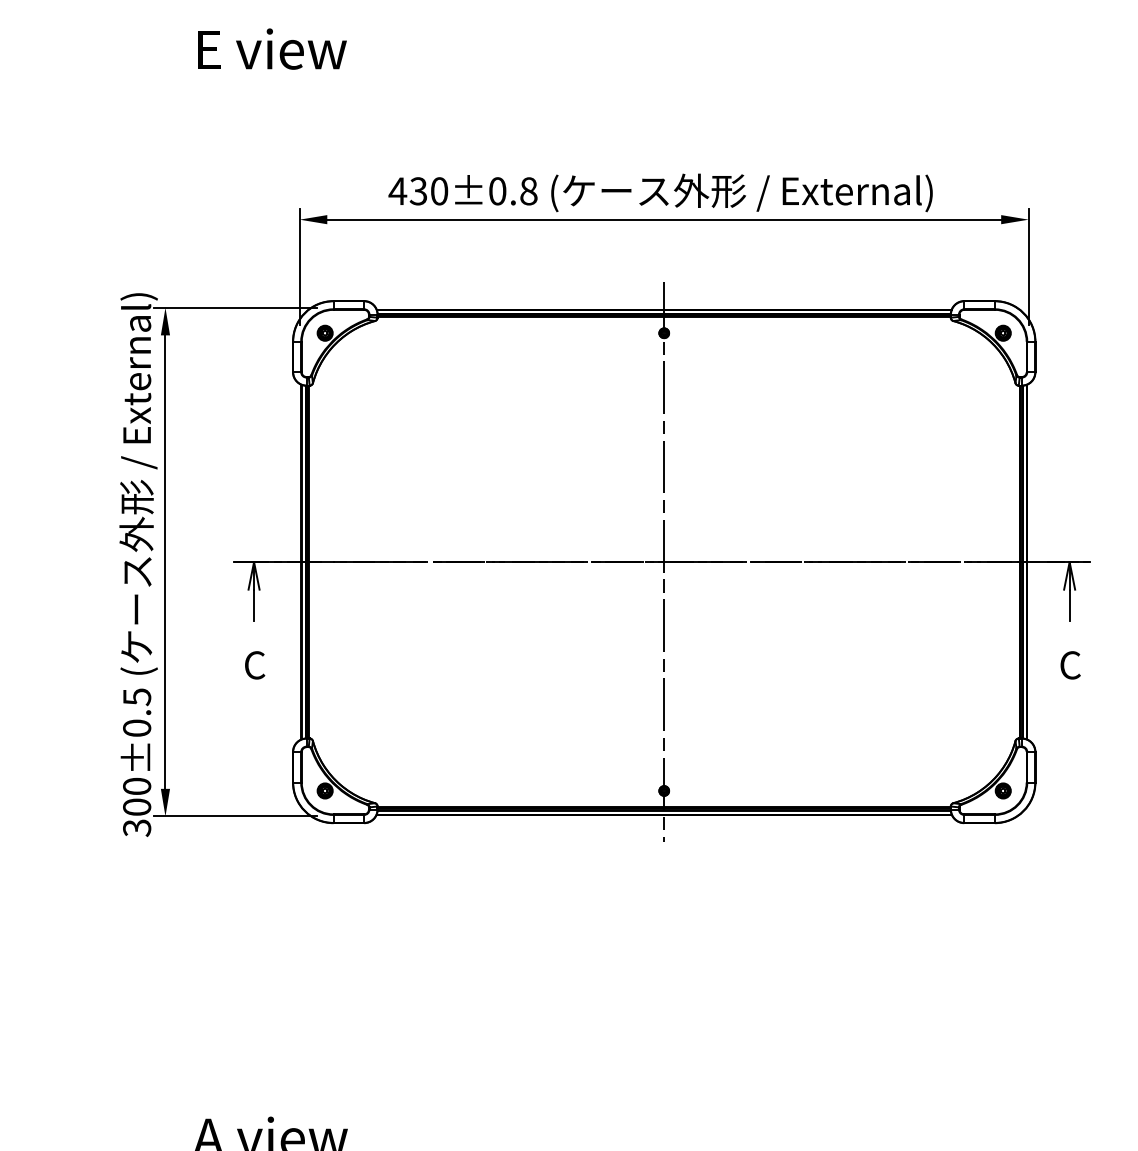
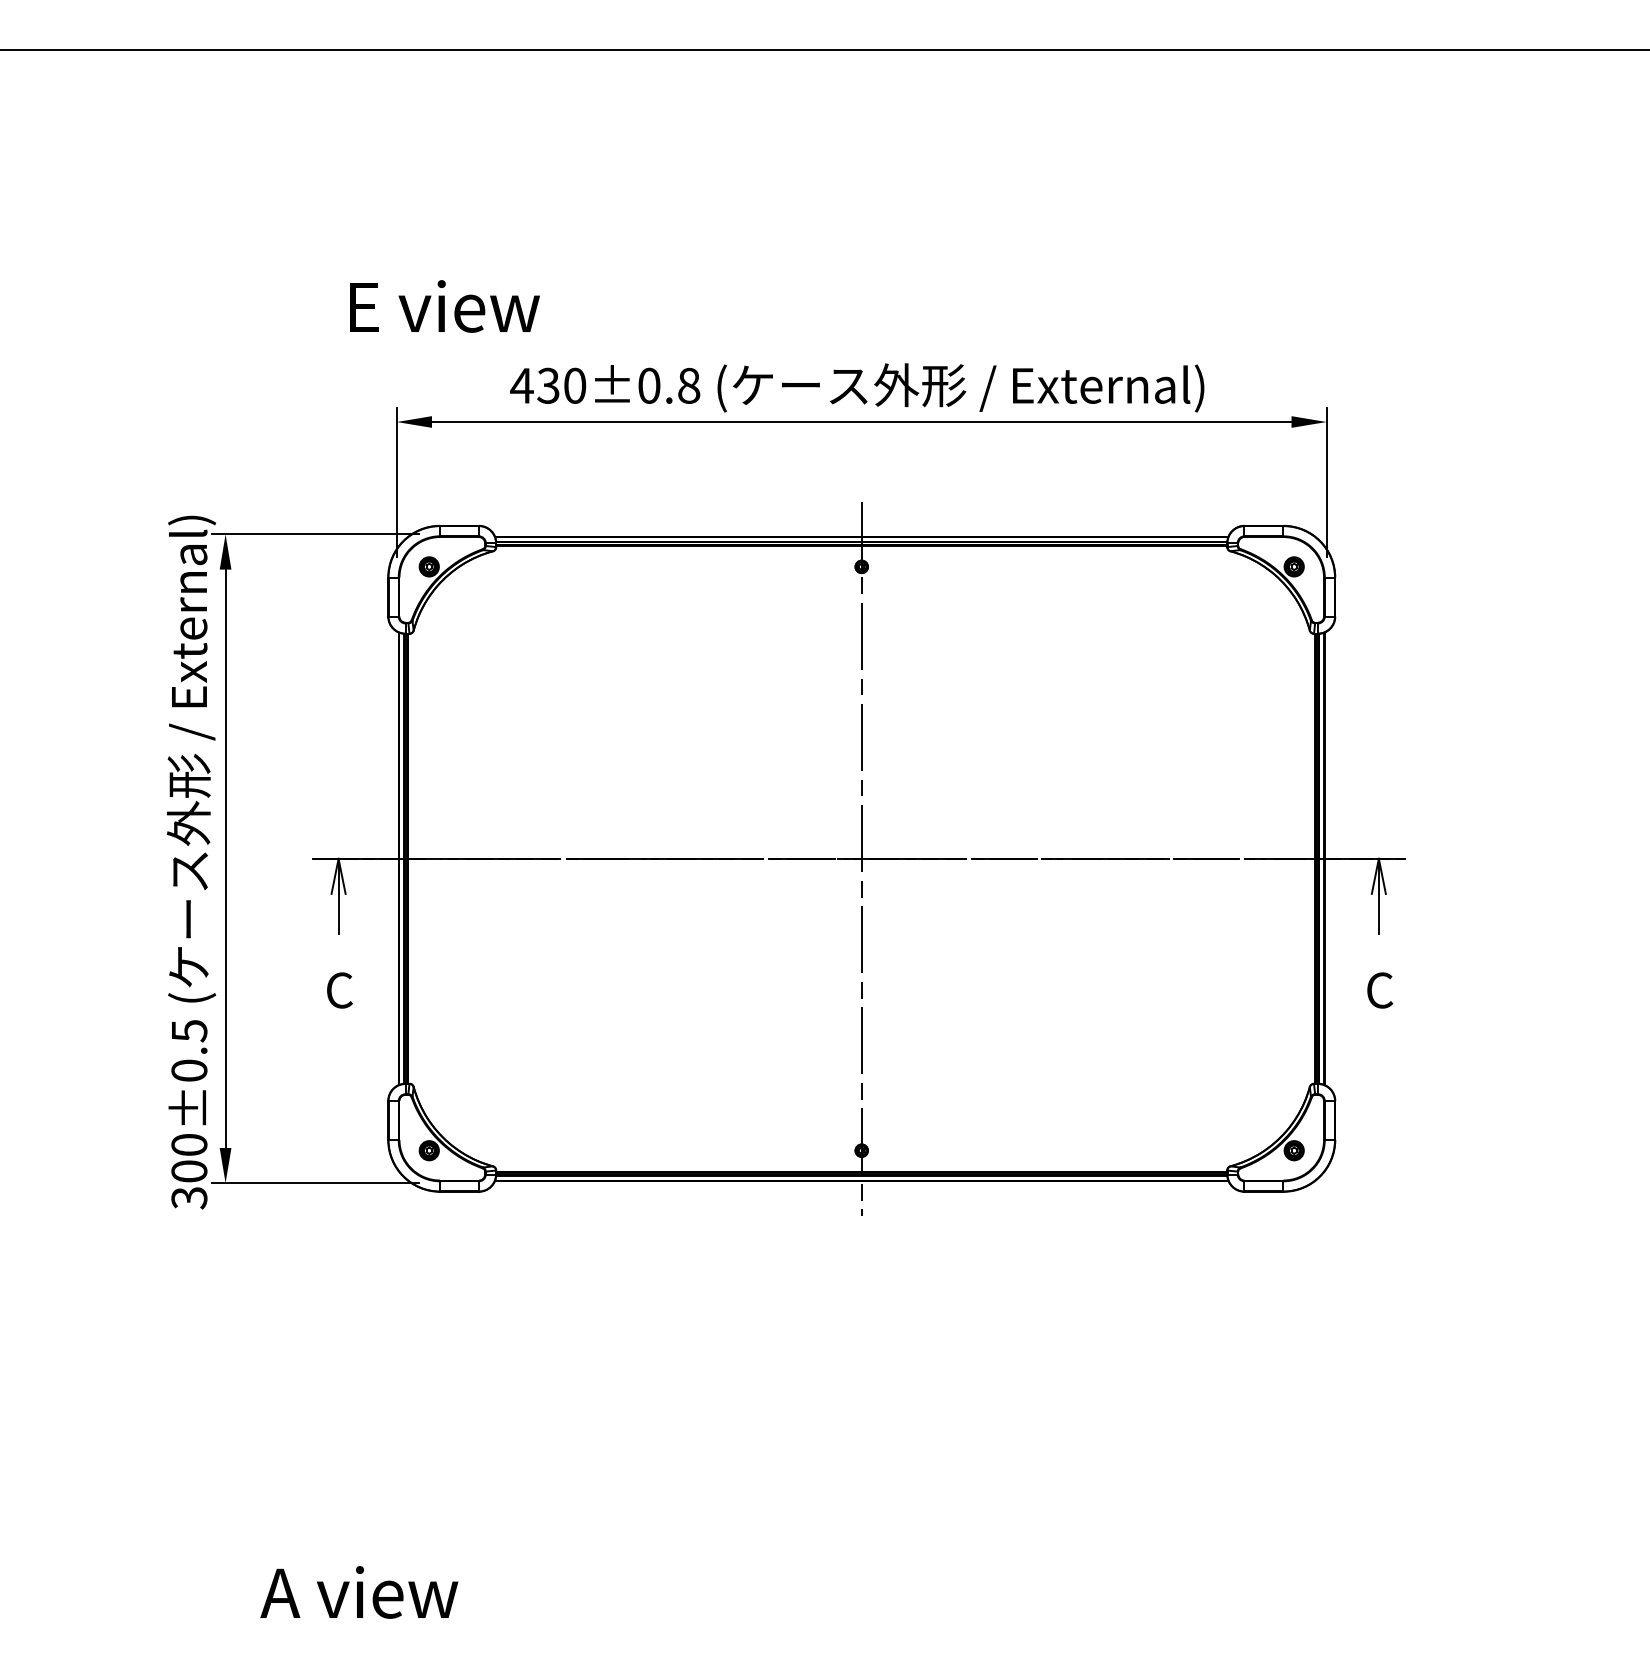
text: (272, 49) -> (444, 306), moved

